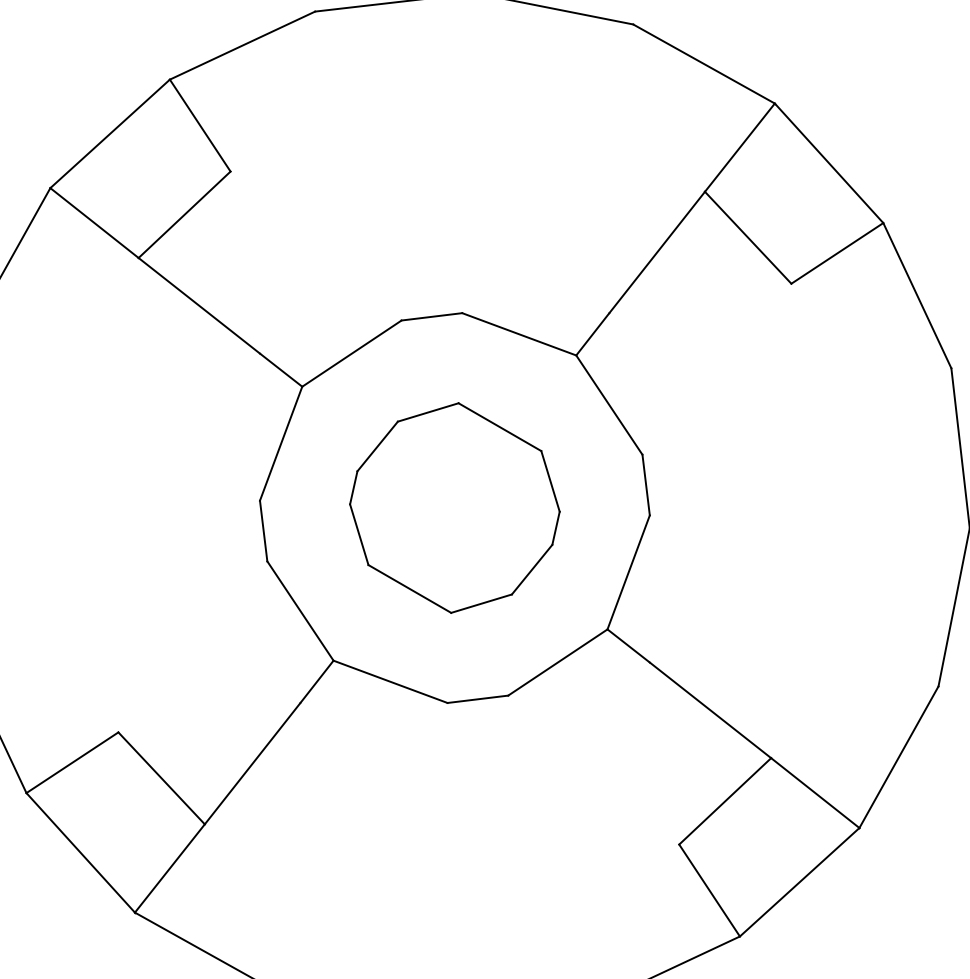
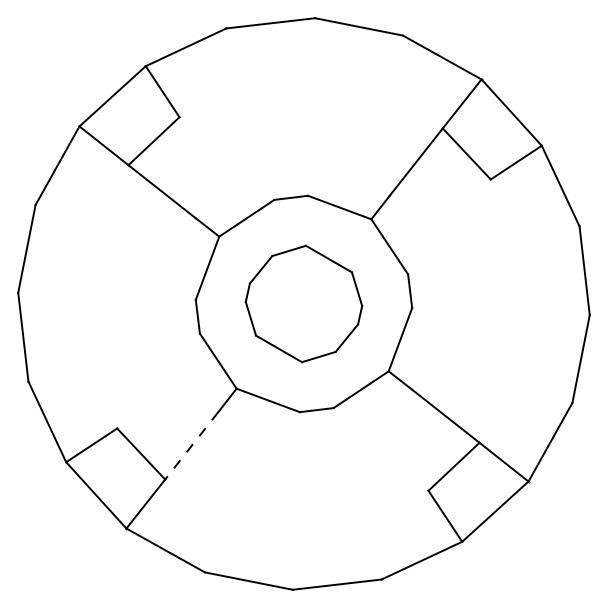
line: (252, 763) -> (191, 445), solid -> dashed

